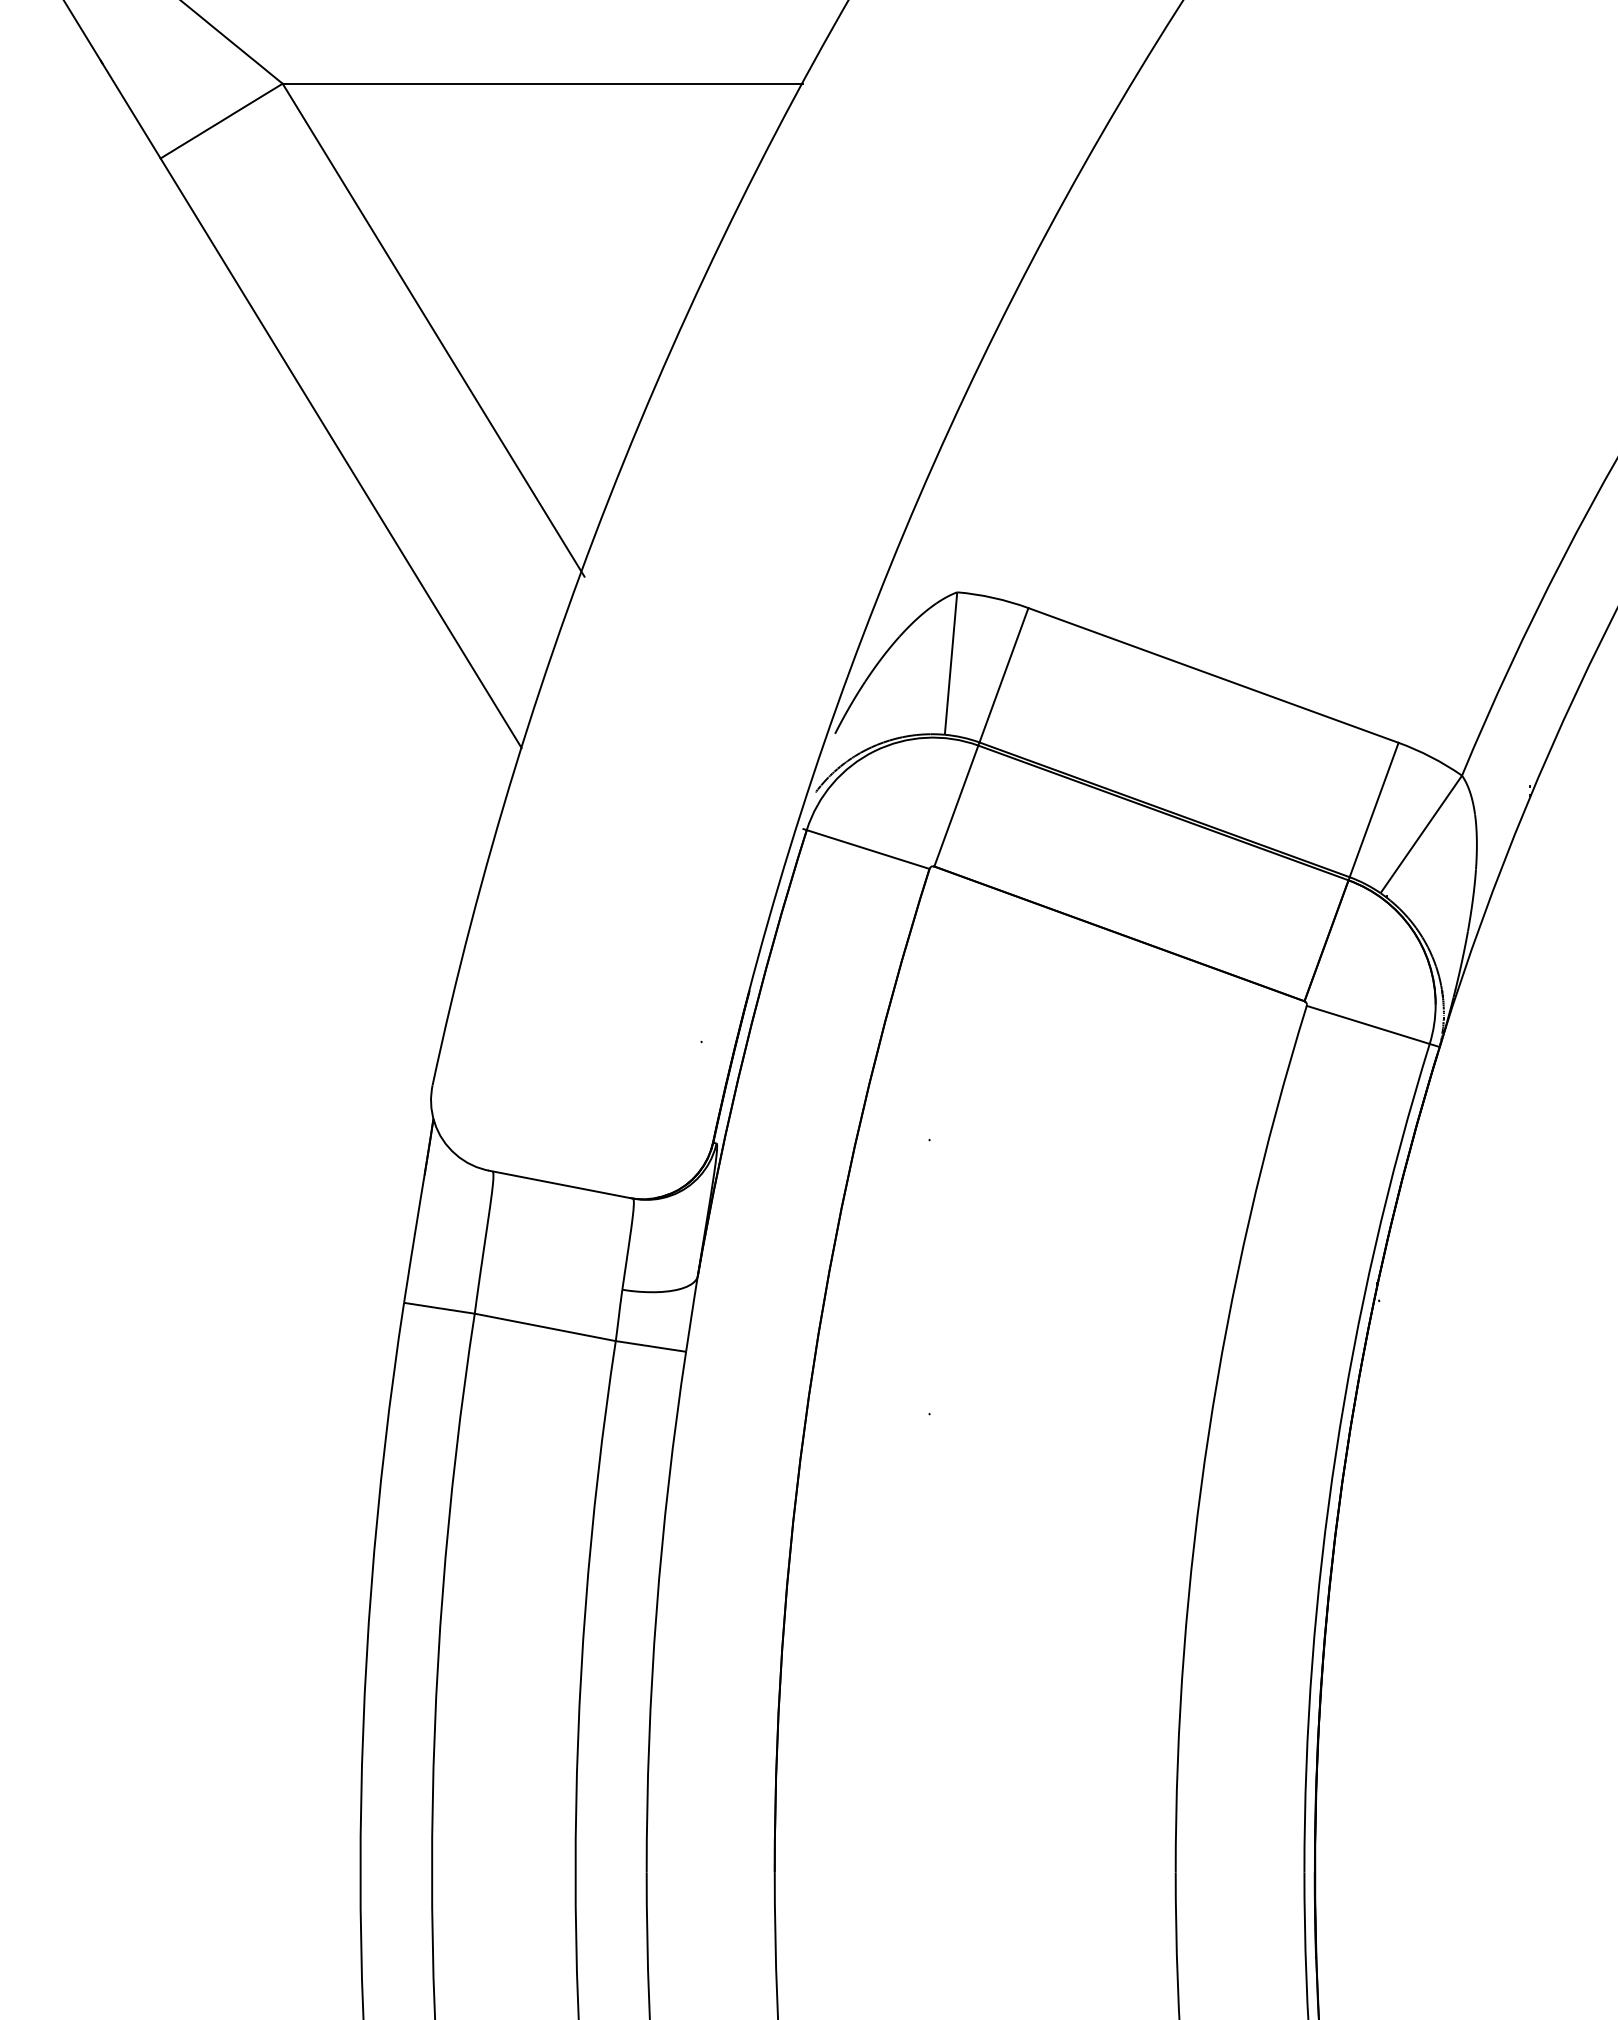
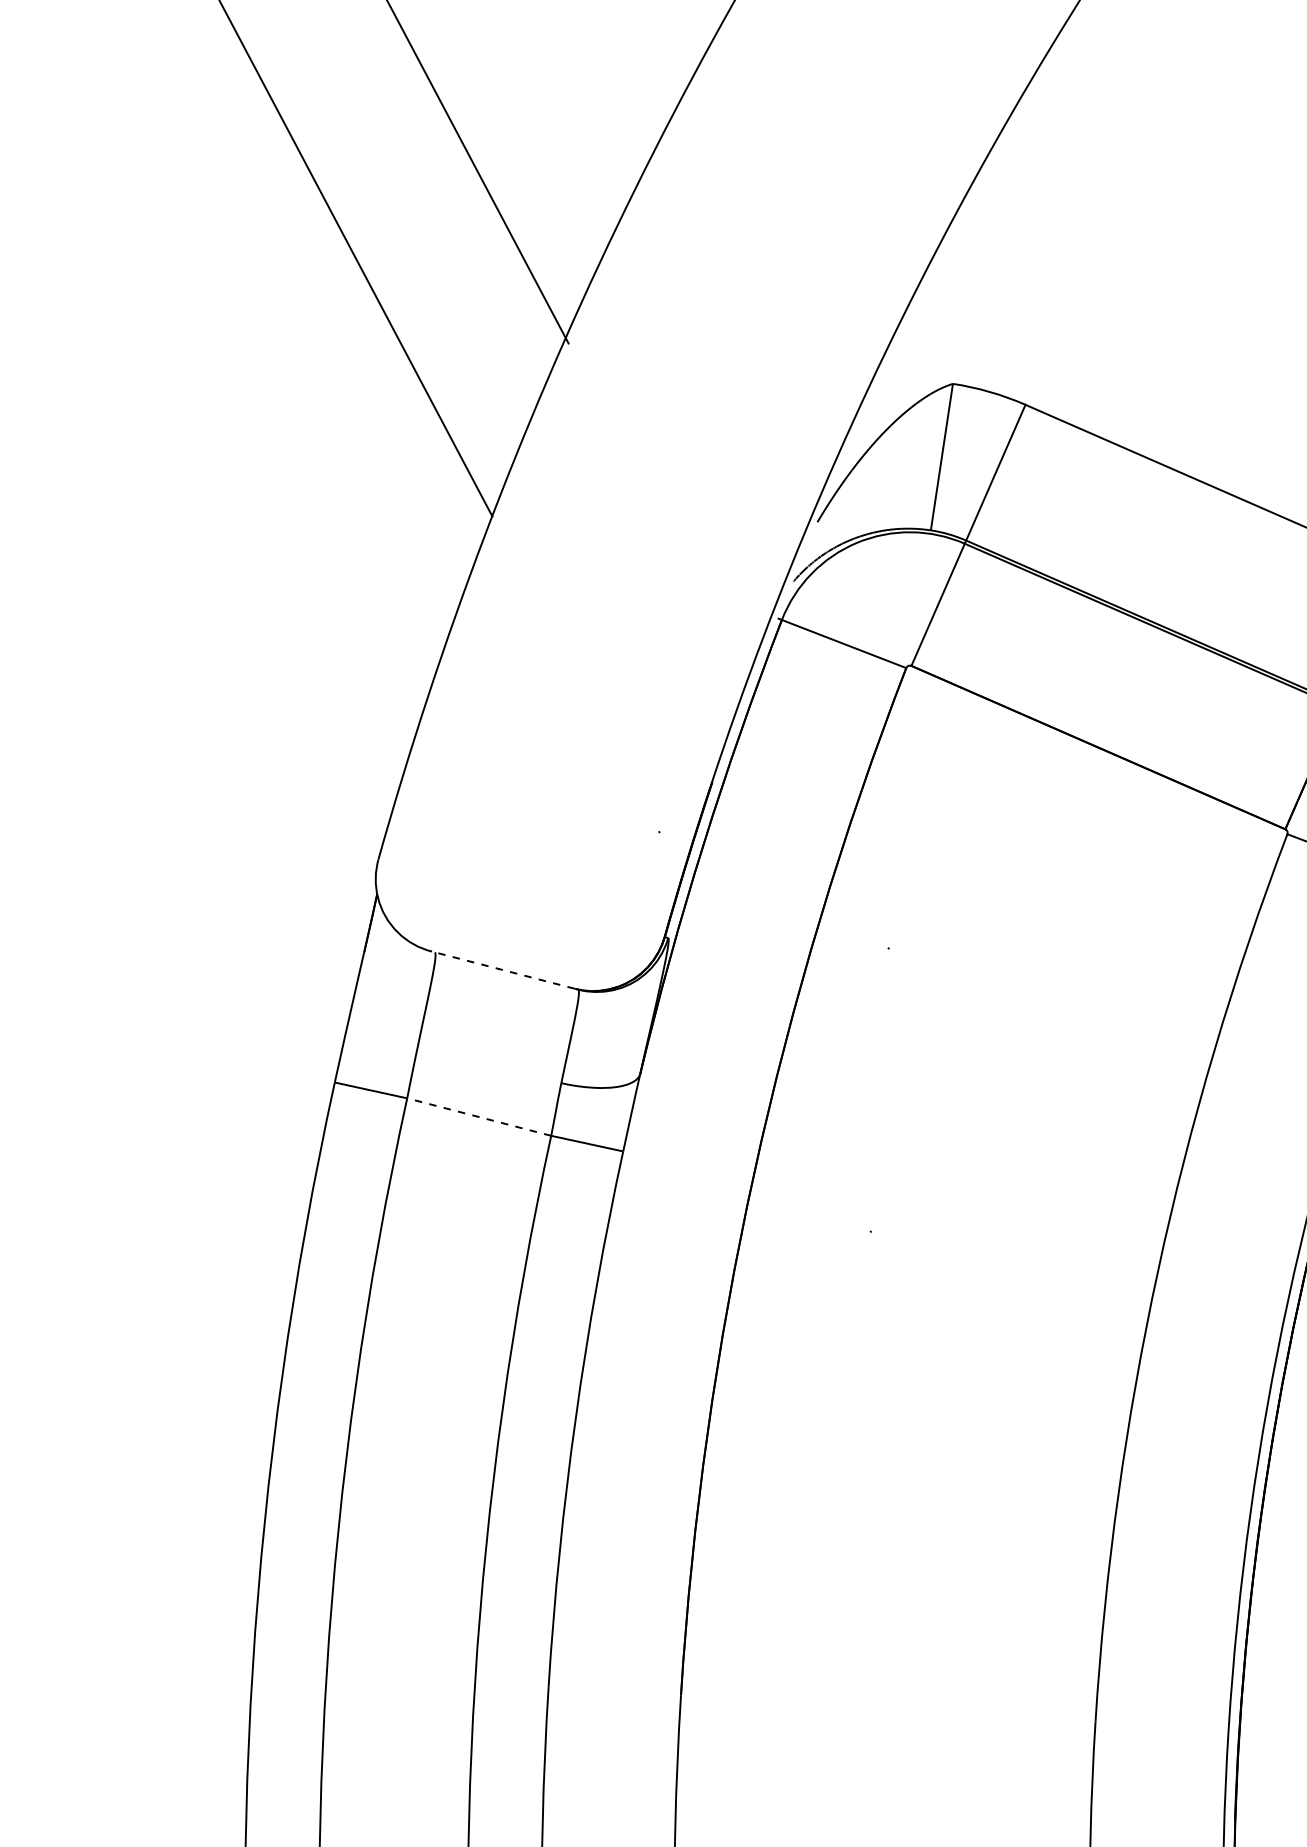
line: (559, 1184) -> (503, 970), solid -> dashed
line: (545, 1327) -> (479, 1117), solid -> dashed

